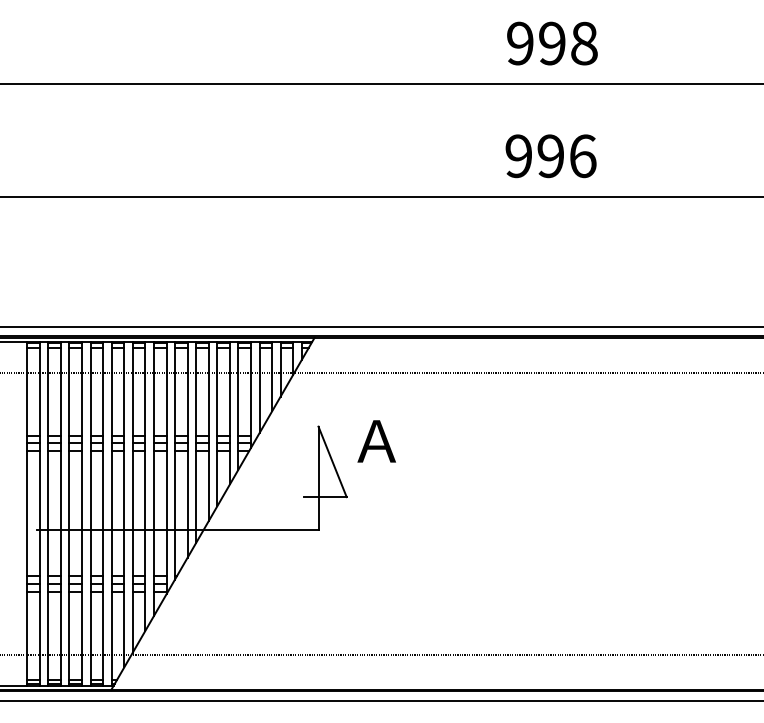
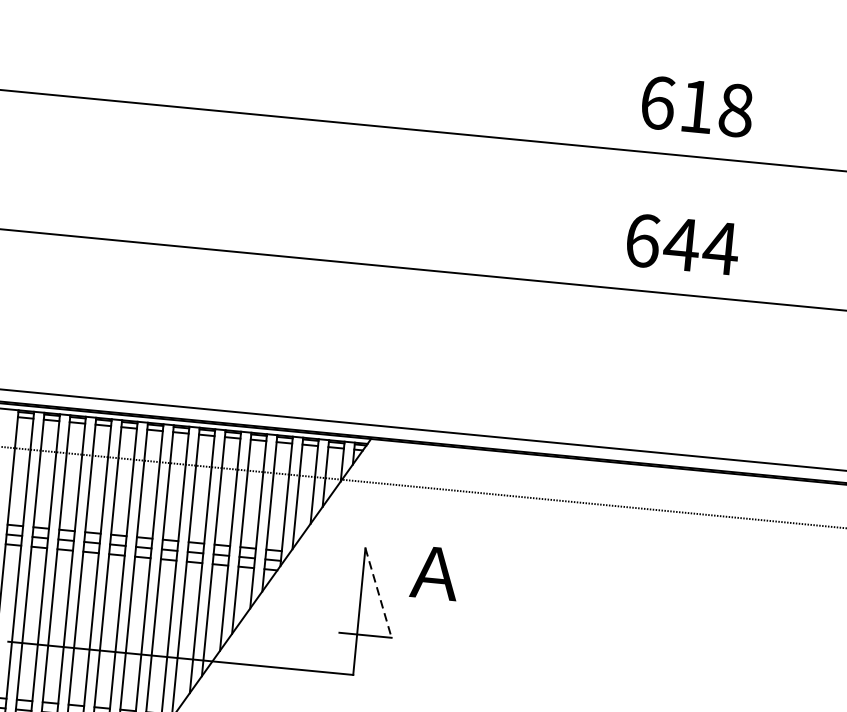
text: (536, 43) -> (677, 104), 998 -> 618
text: (551, 156) -> (682, 244), 996 -> 644
line: (332, 461) -> (378, 592), solid -> dashed

